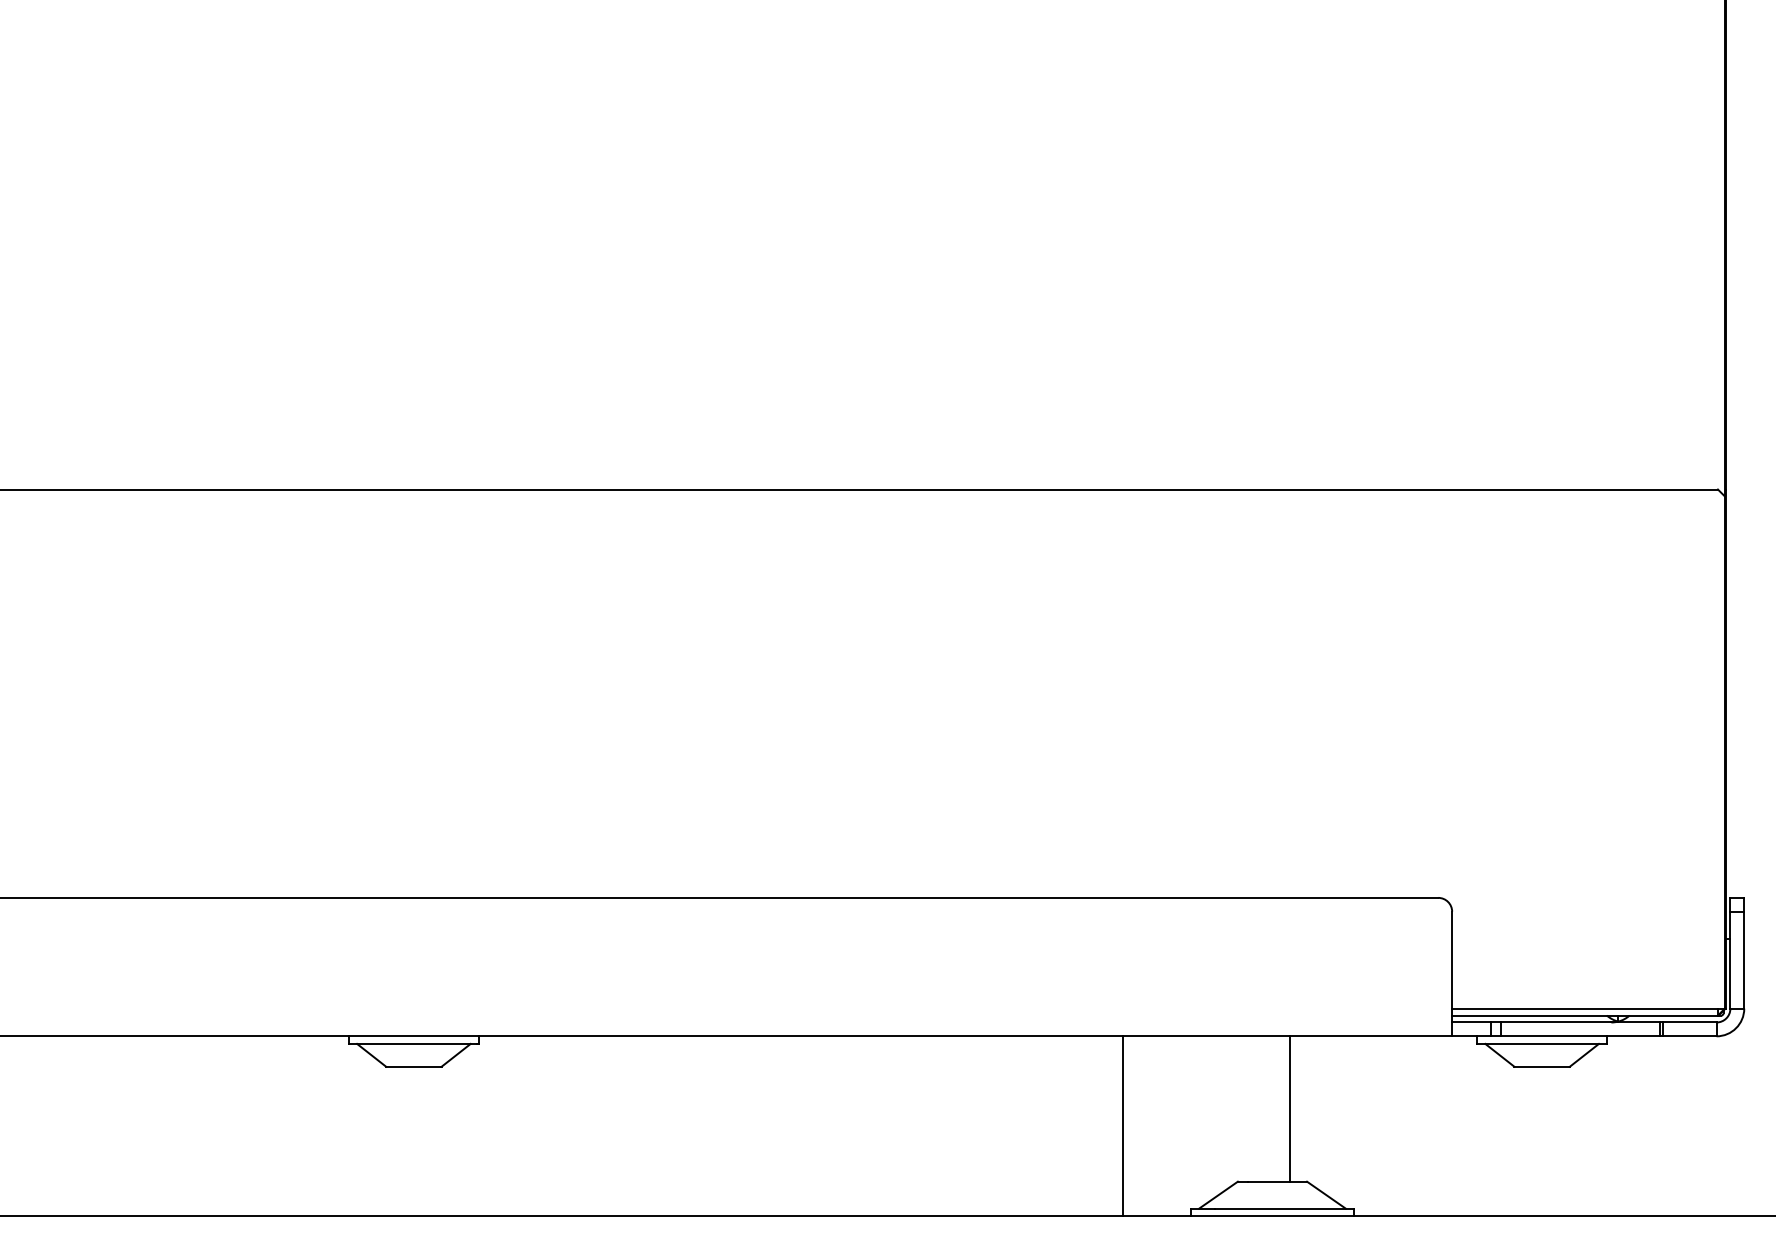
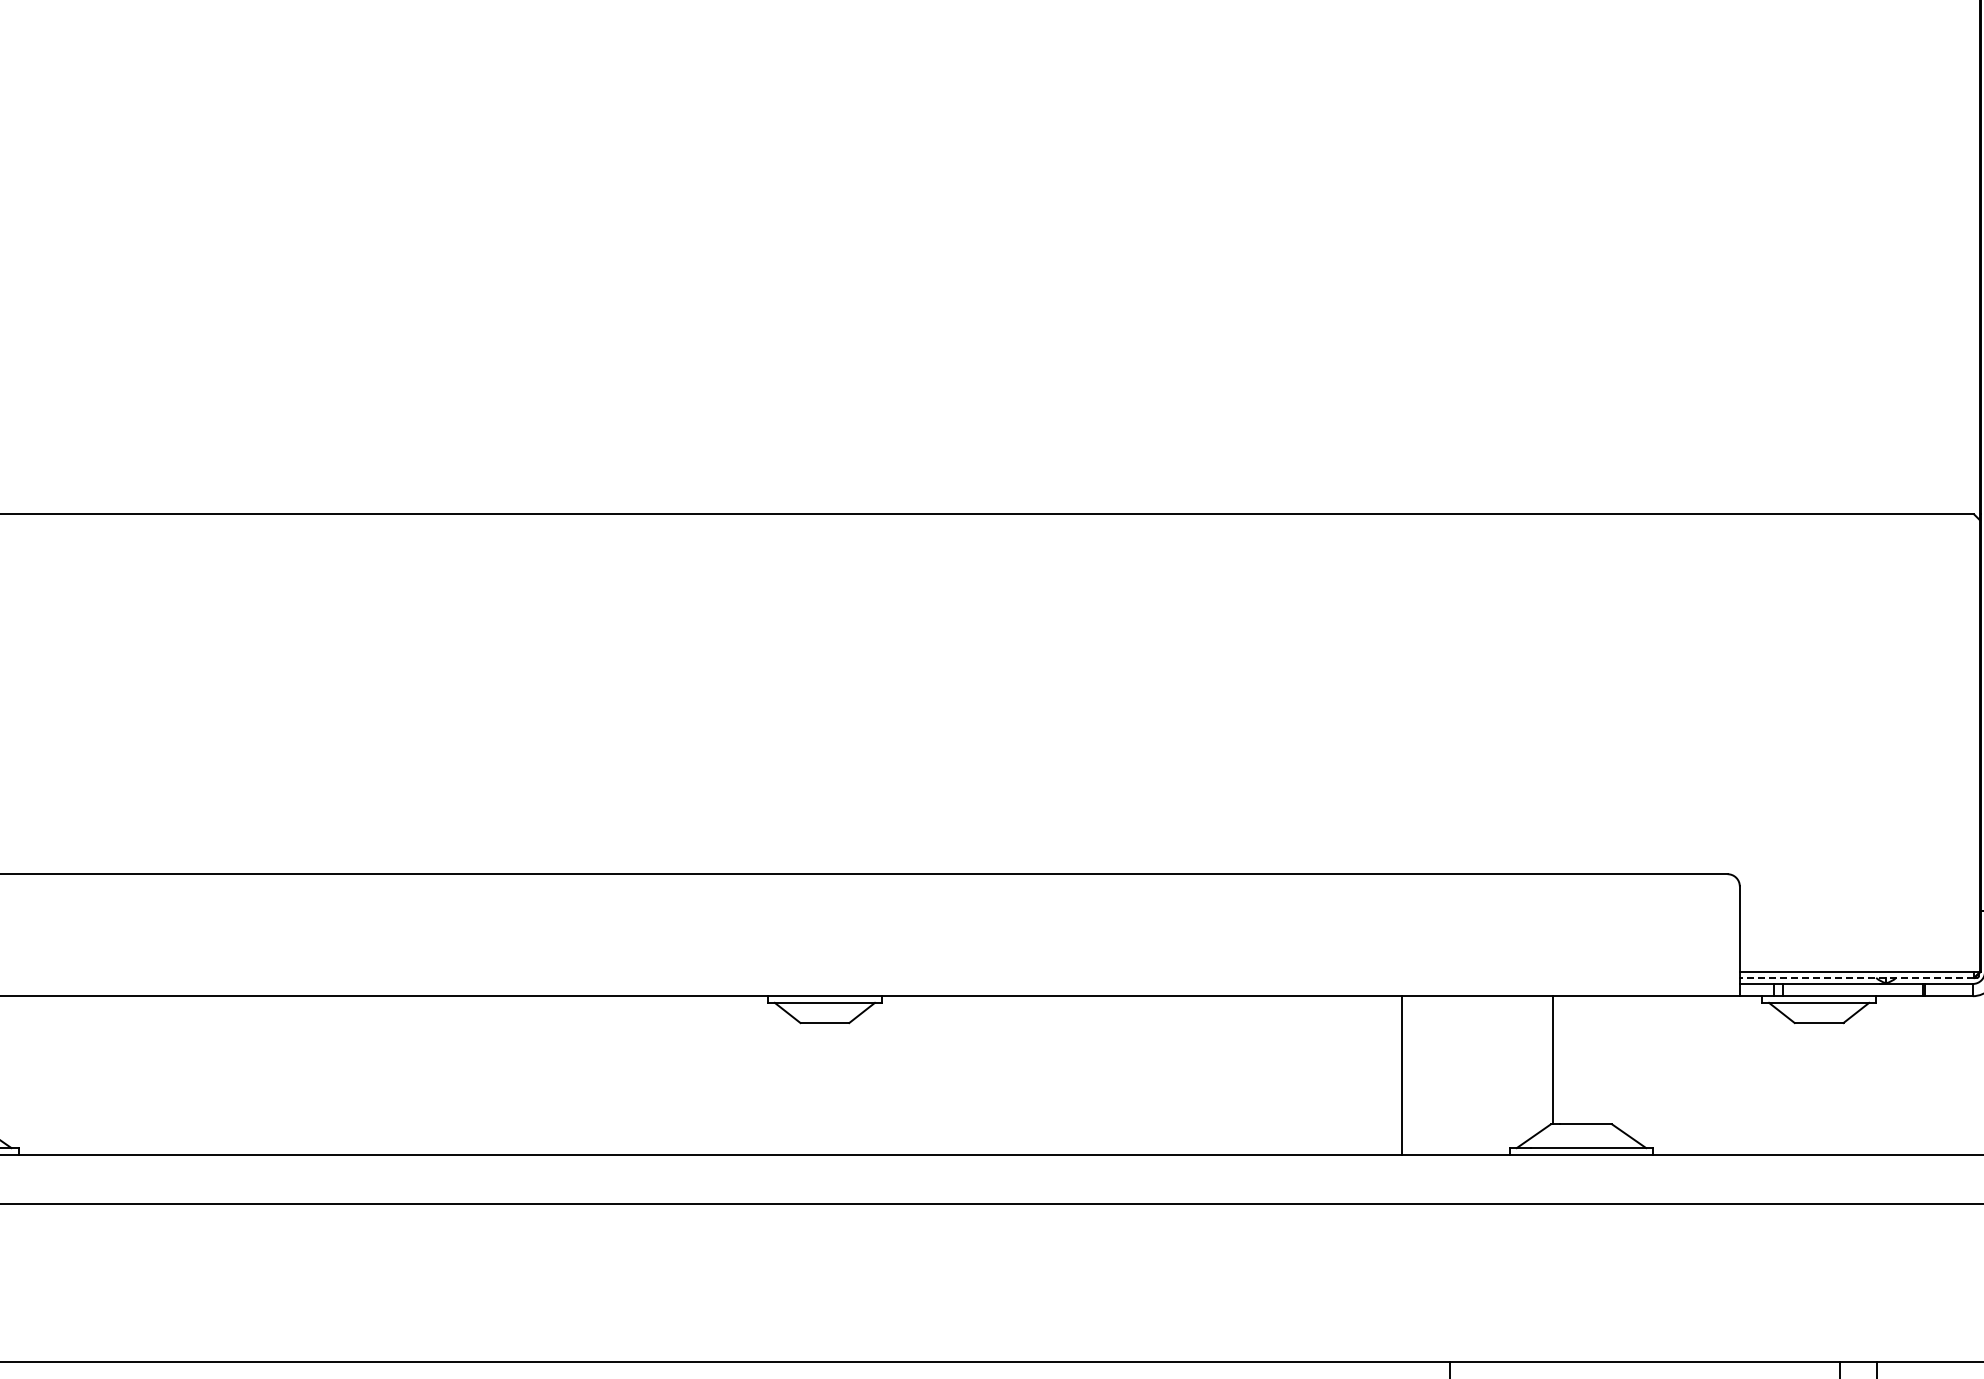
line: (1584, 1015) -> (1856, 977), solid -> dashed
line: (1289, 1109) -> (1552, 1060), moved
line: (1123, 1126) -> (1402, 1075), moved

